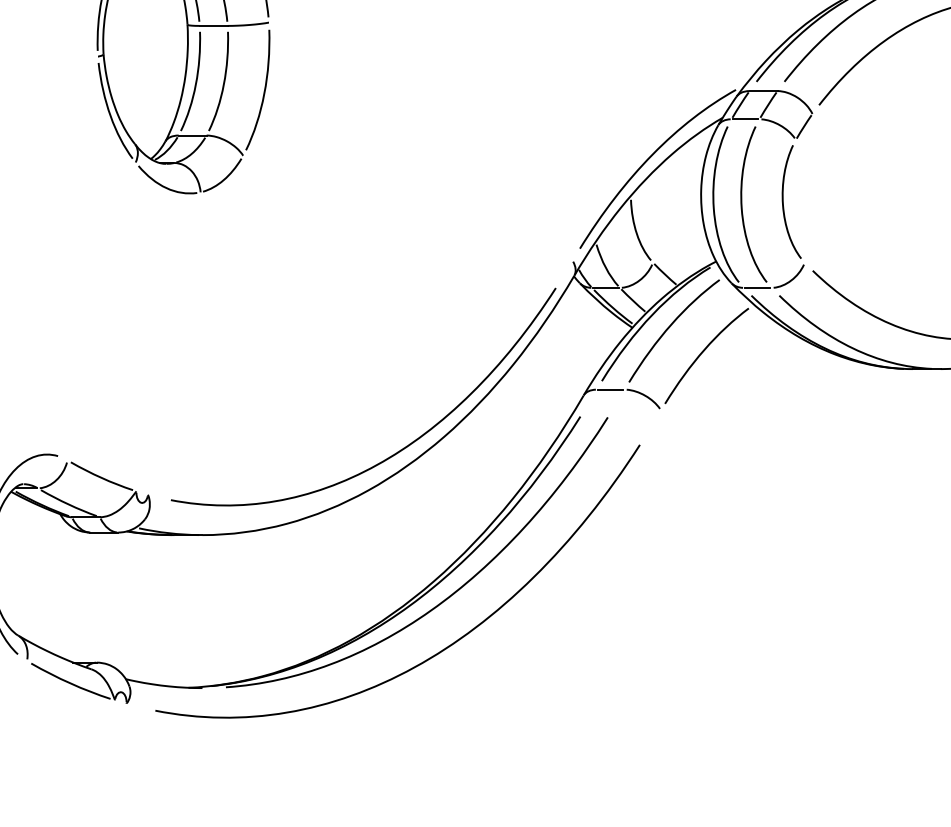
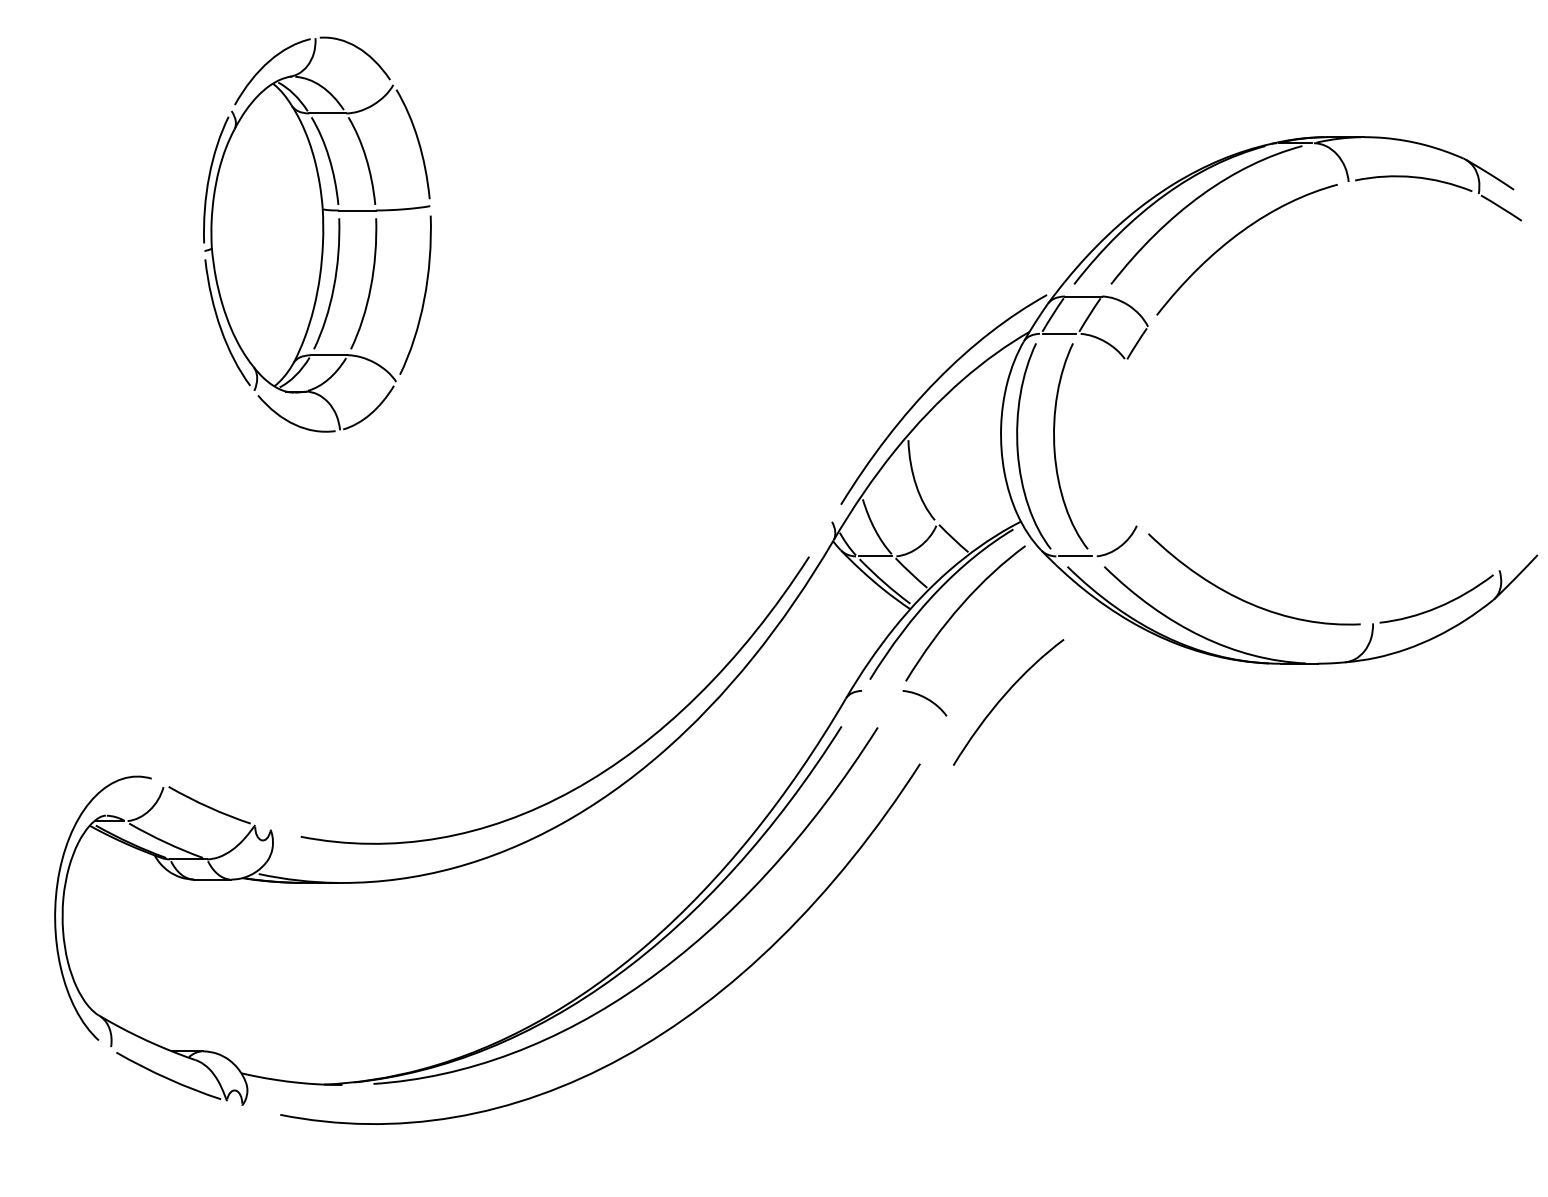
curve: (784, 205) -> (1110, 447), removed
curve: (703, 353) -> (1003, 698), moved
line: (610, 389) -> (881, 690), removed

